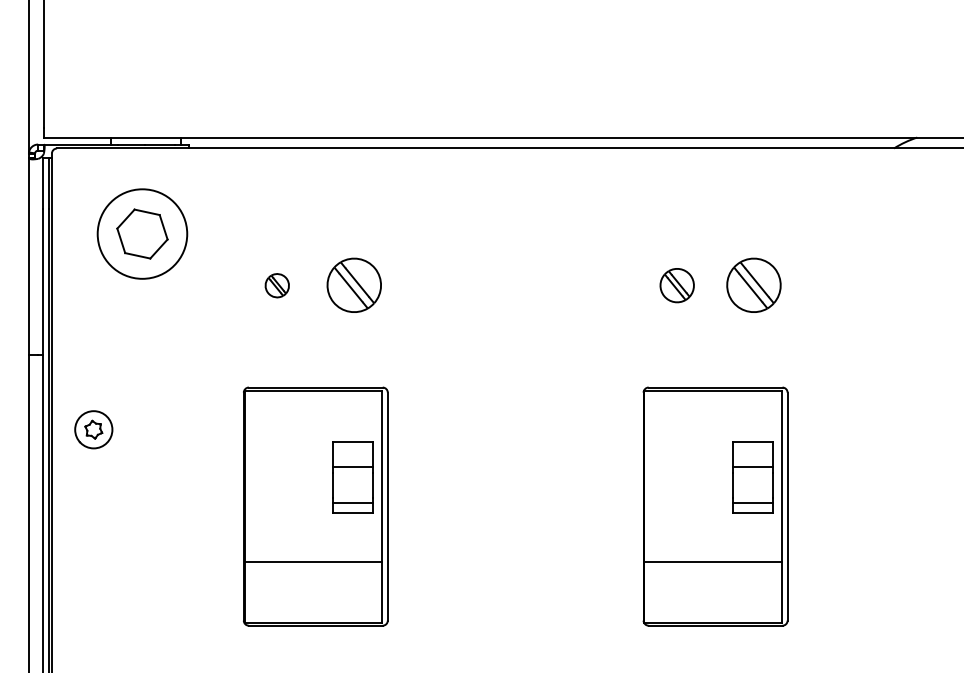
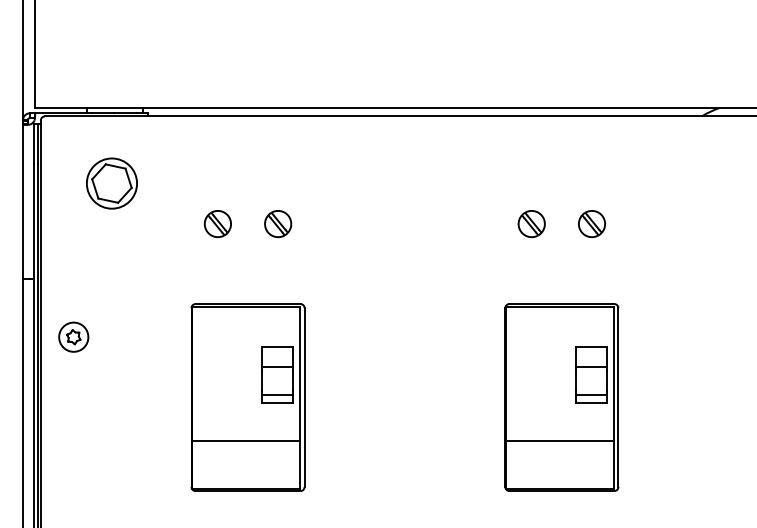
circle: (142, 234) -> (111, 183), size x0.71
part: (276, 285) -> (217, 223), size x1.43
part: (353, 285) -> (277, 223), size x0.62
part: (753, 285) -> (591, 223), size x0.62

